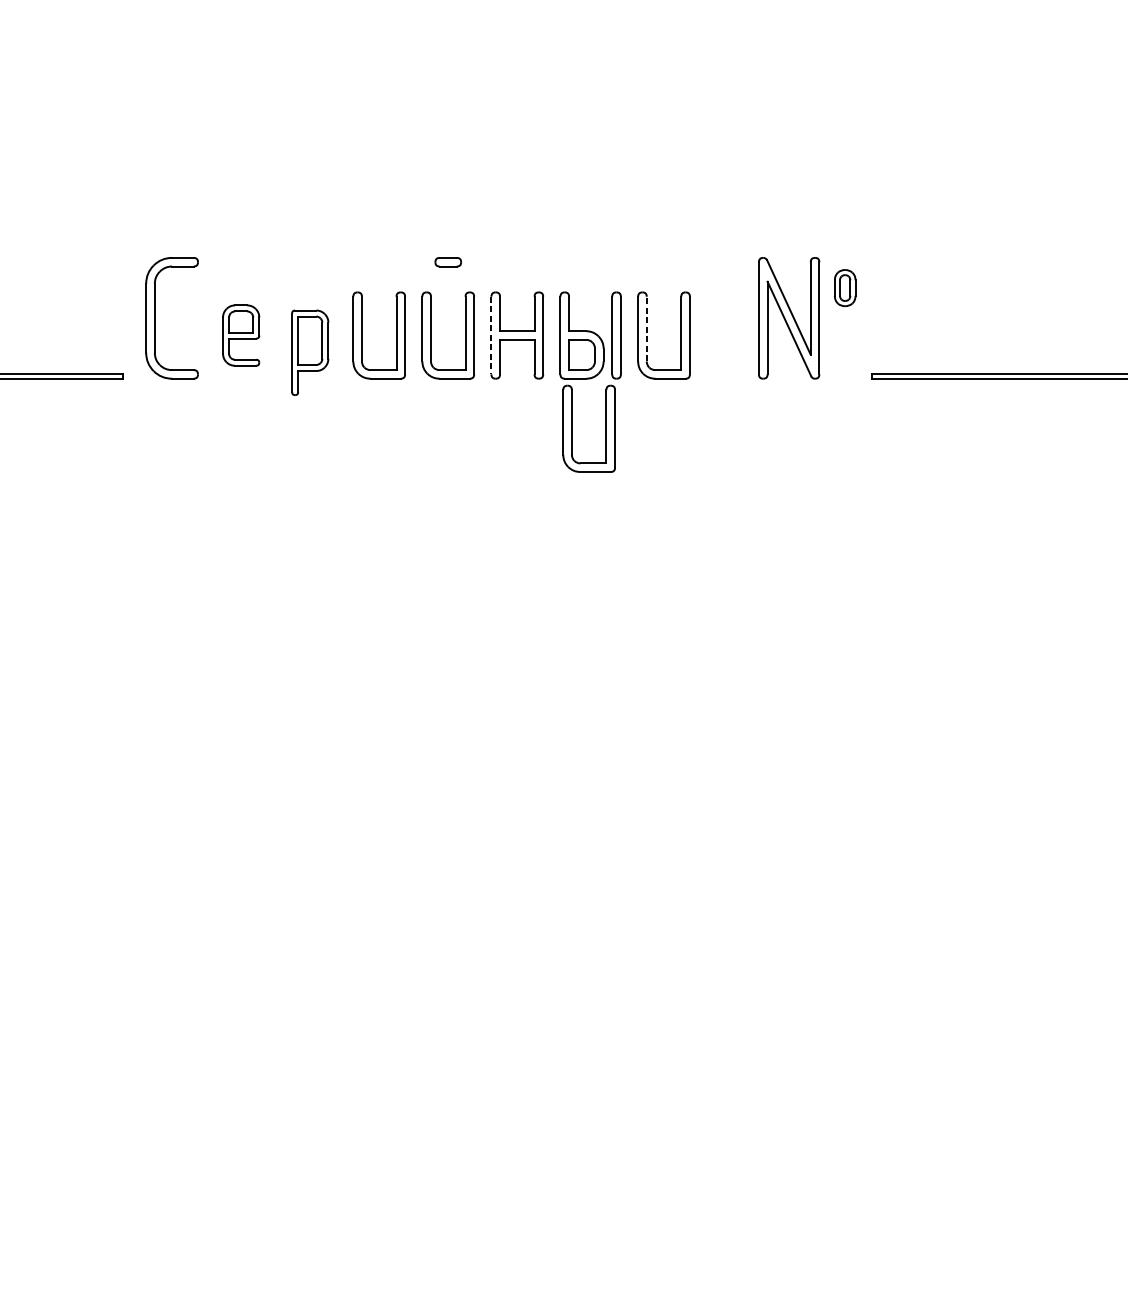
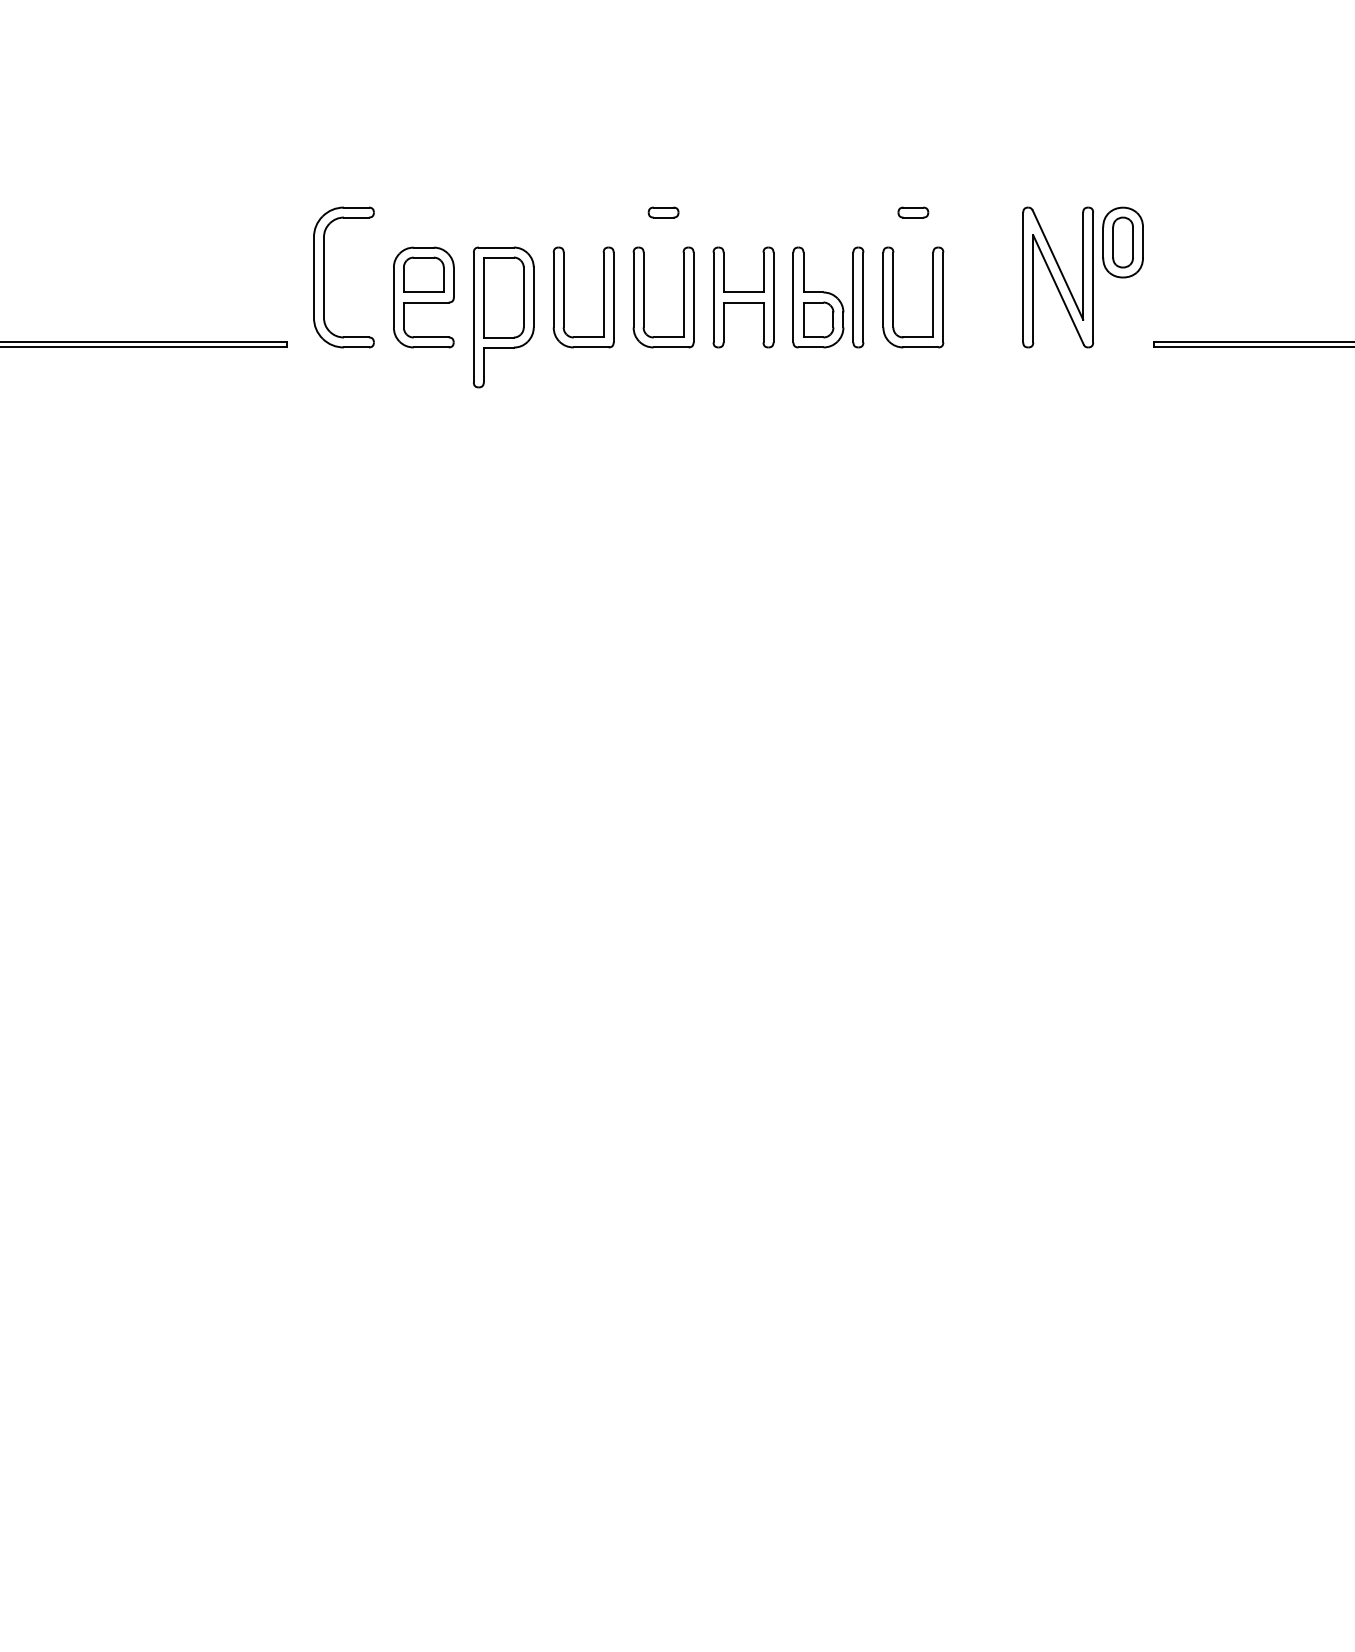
part: (664, 262) -> (913, 212), added
part: (844, 288) -> (1122, 242), size x1.67
line: (646, 328) -> (893, 289), dashed -> solid
part: (240, 335) -> (423, 297), size x1.43
line: (491, 335) -> (713, 297), dashed -> solid
part: (309, 352) -> (503, 317), size x1.43
part: (572, 428) -> (807, 405), removed

